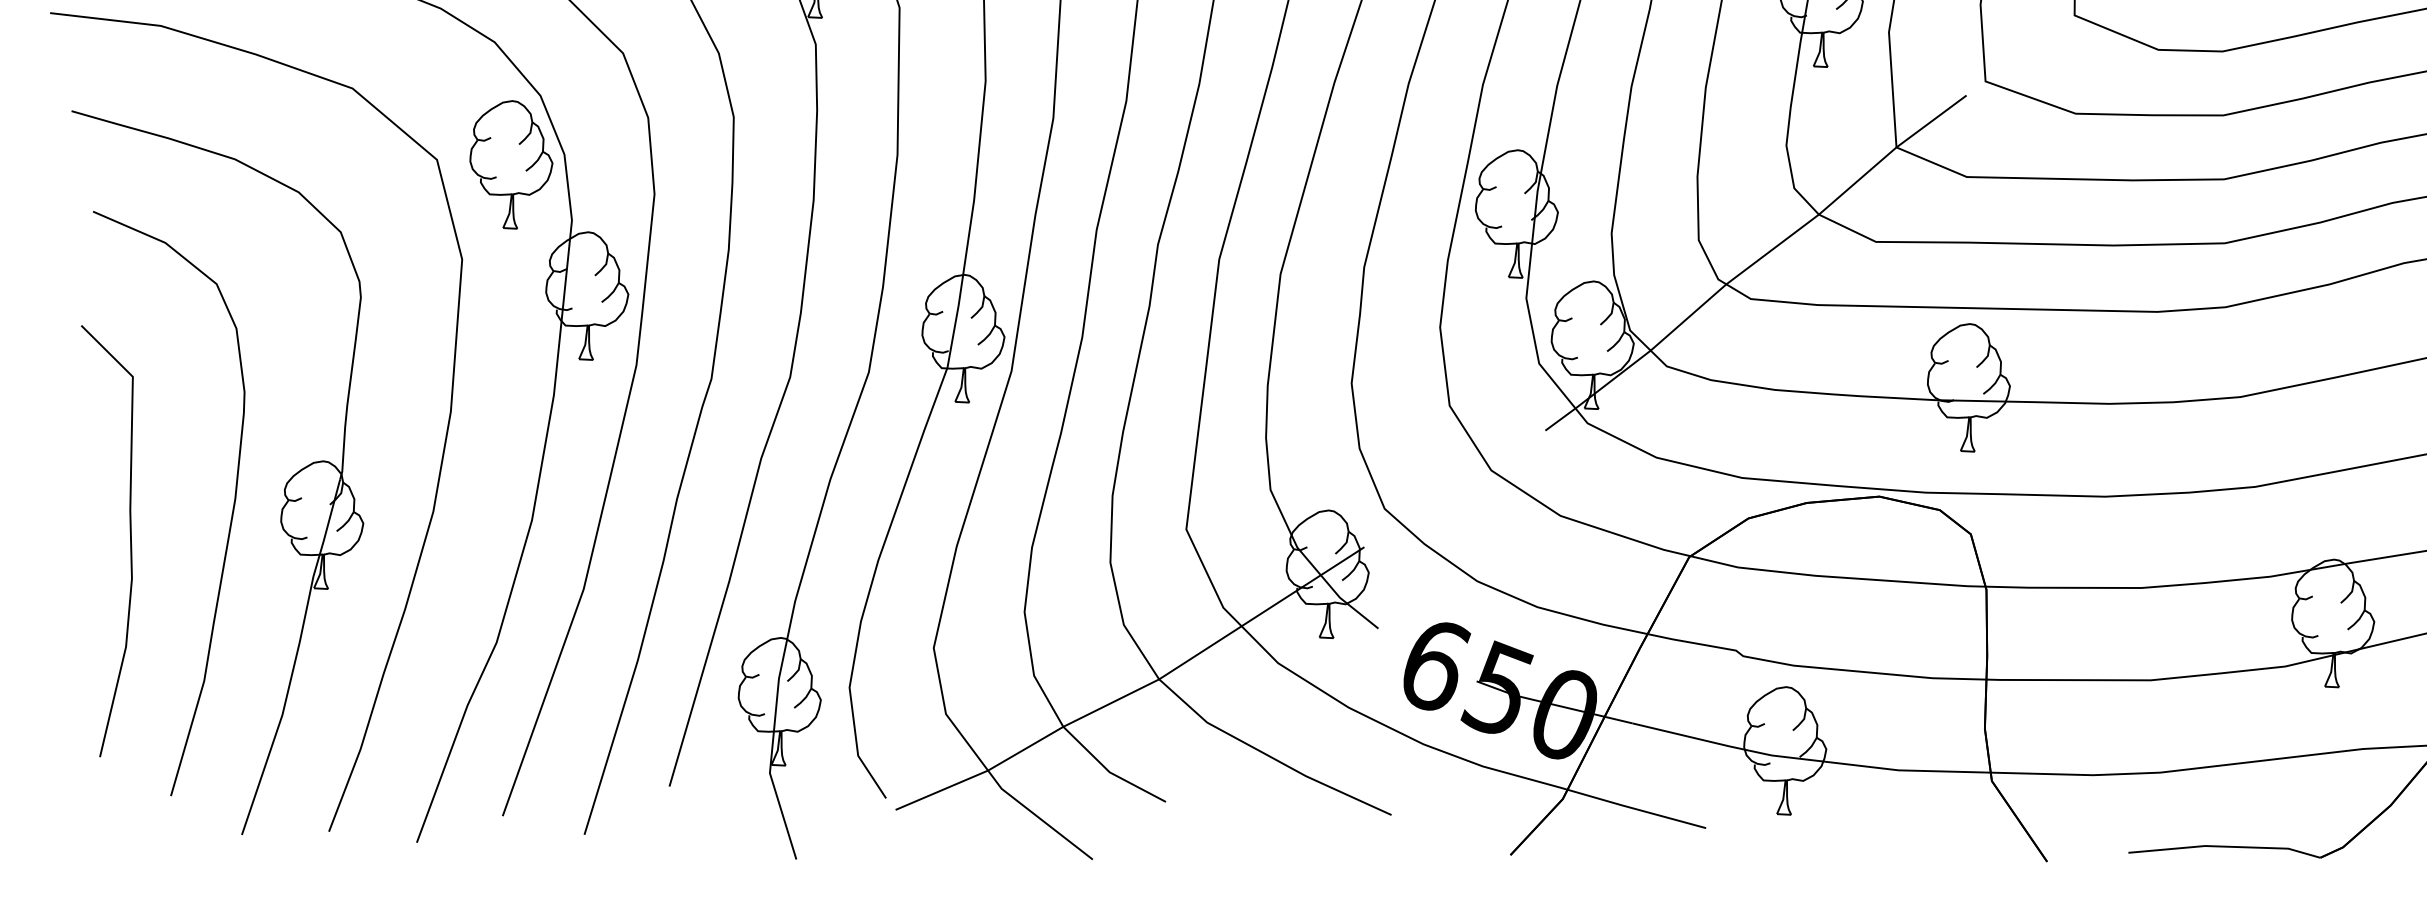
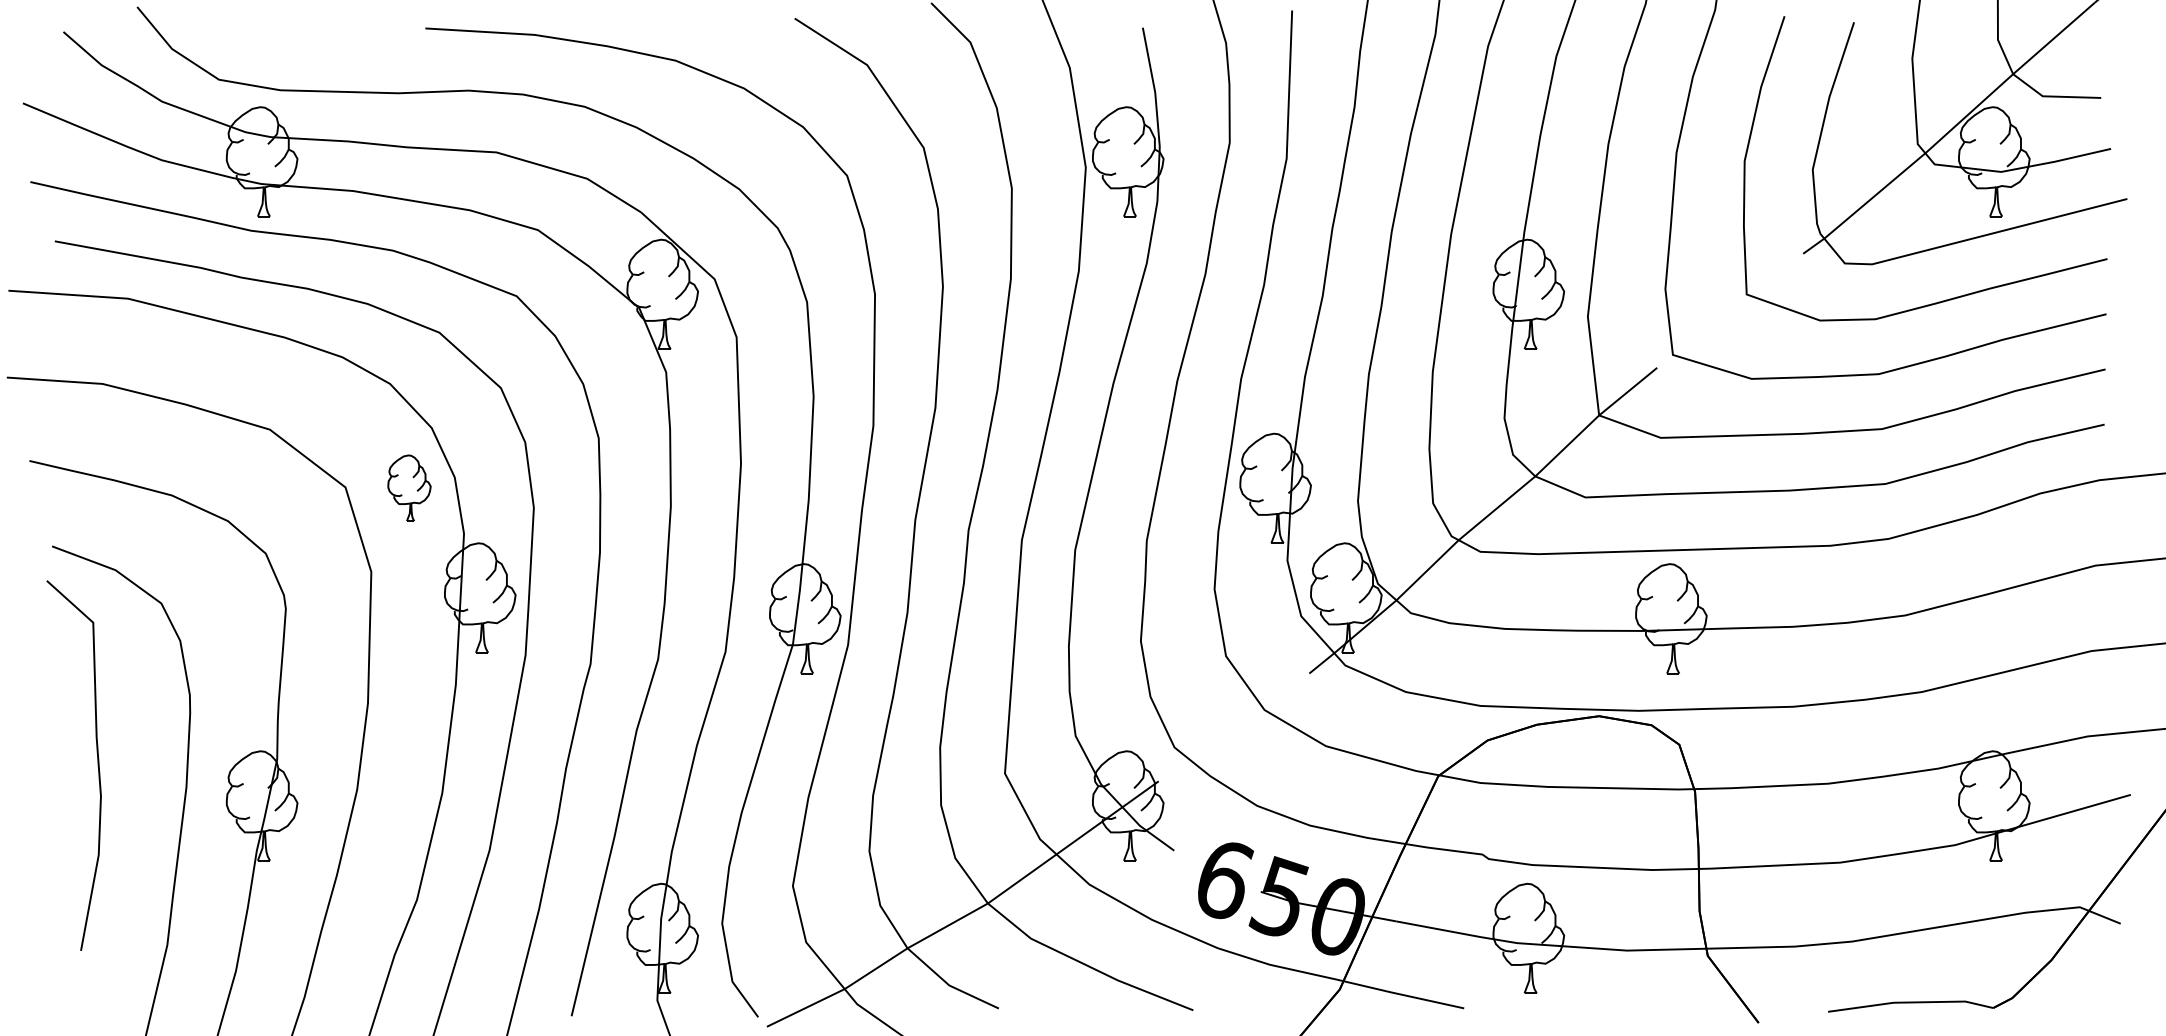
part: (511, 163) -> (409, 487), size x0.6
curve: (129, 542) -> (97, 765), moved

